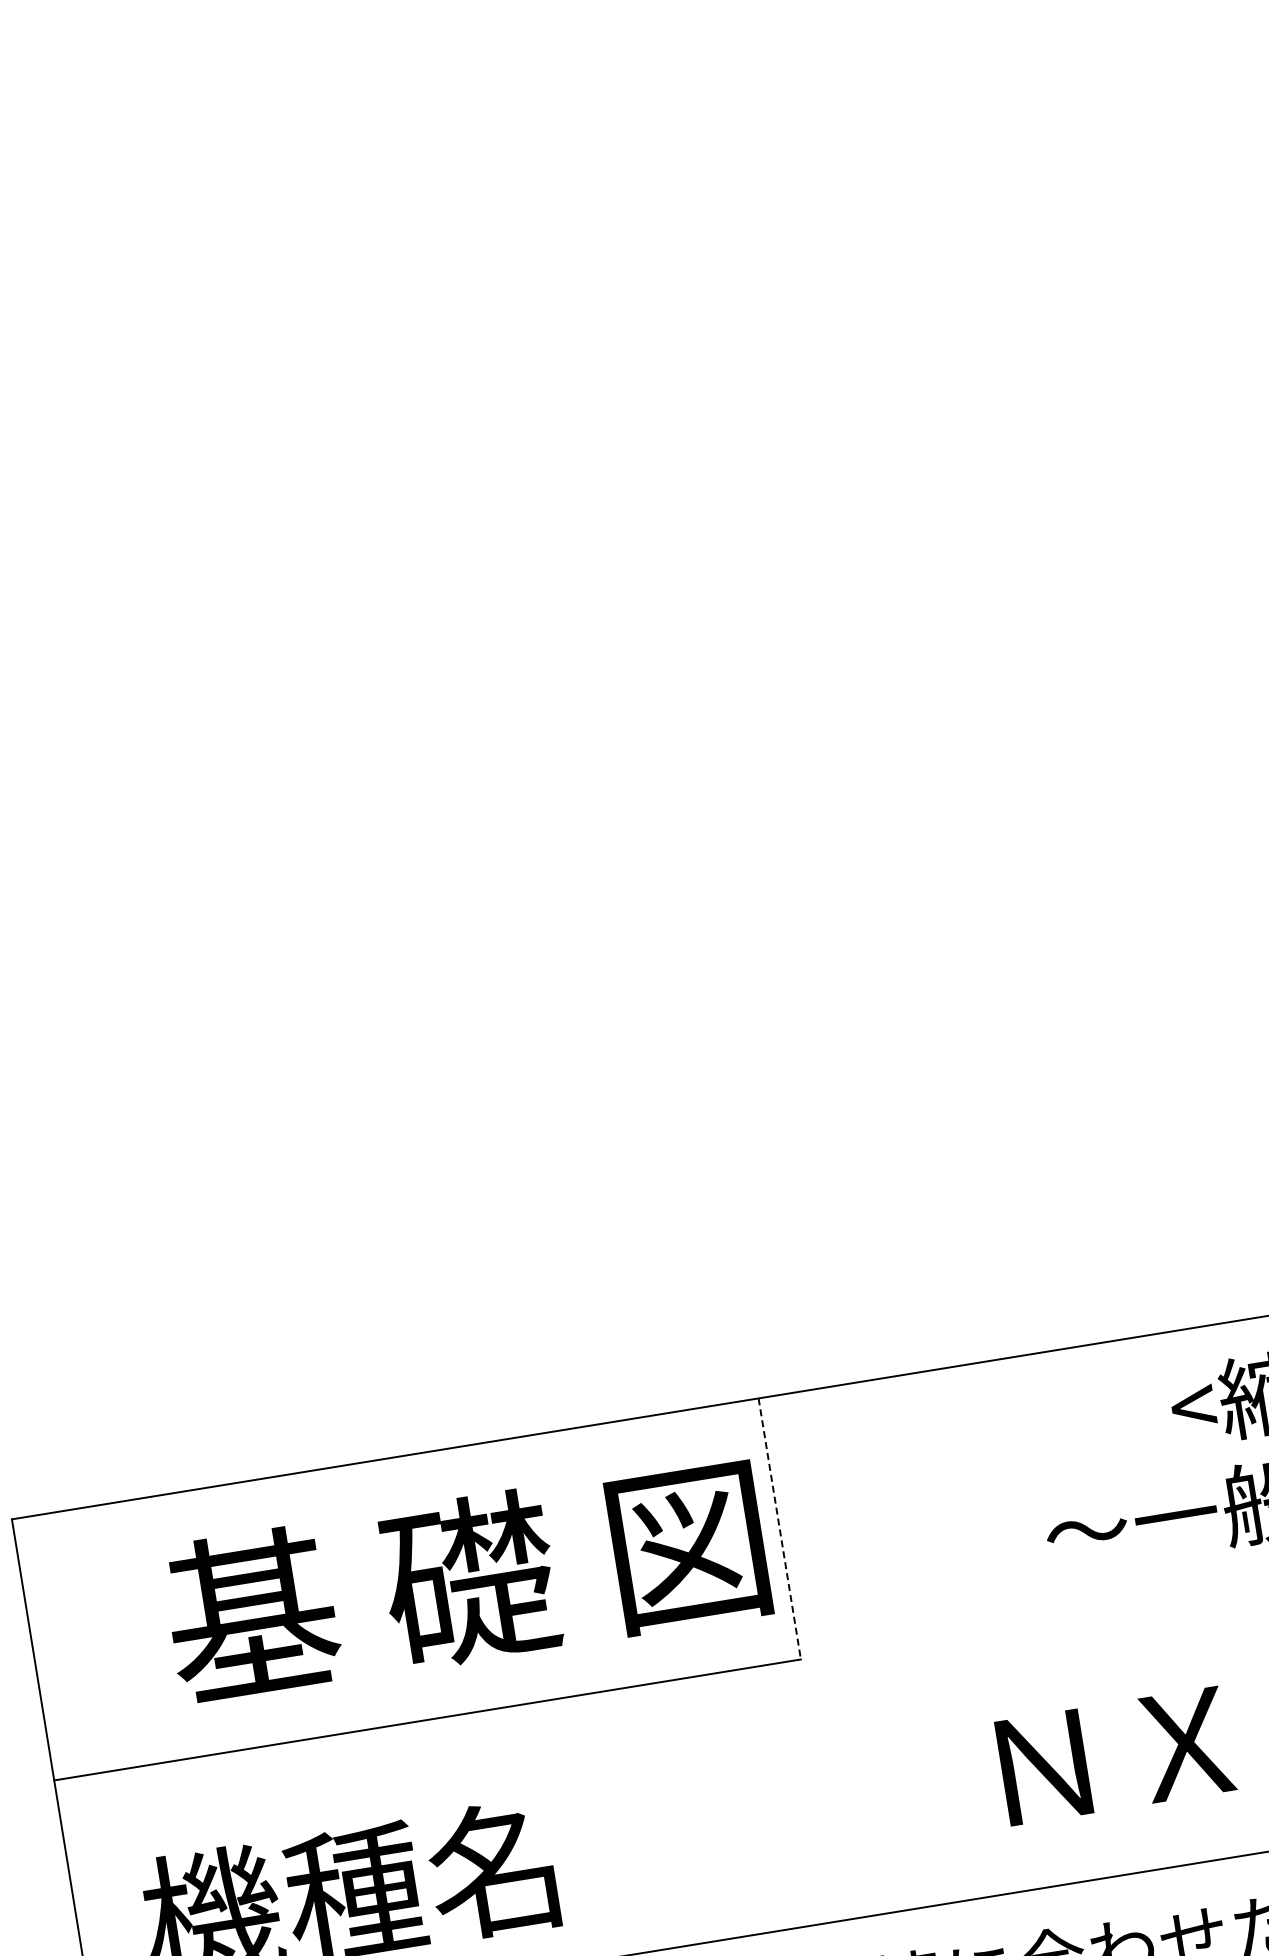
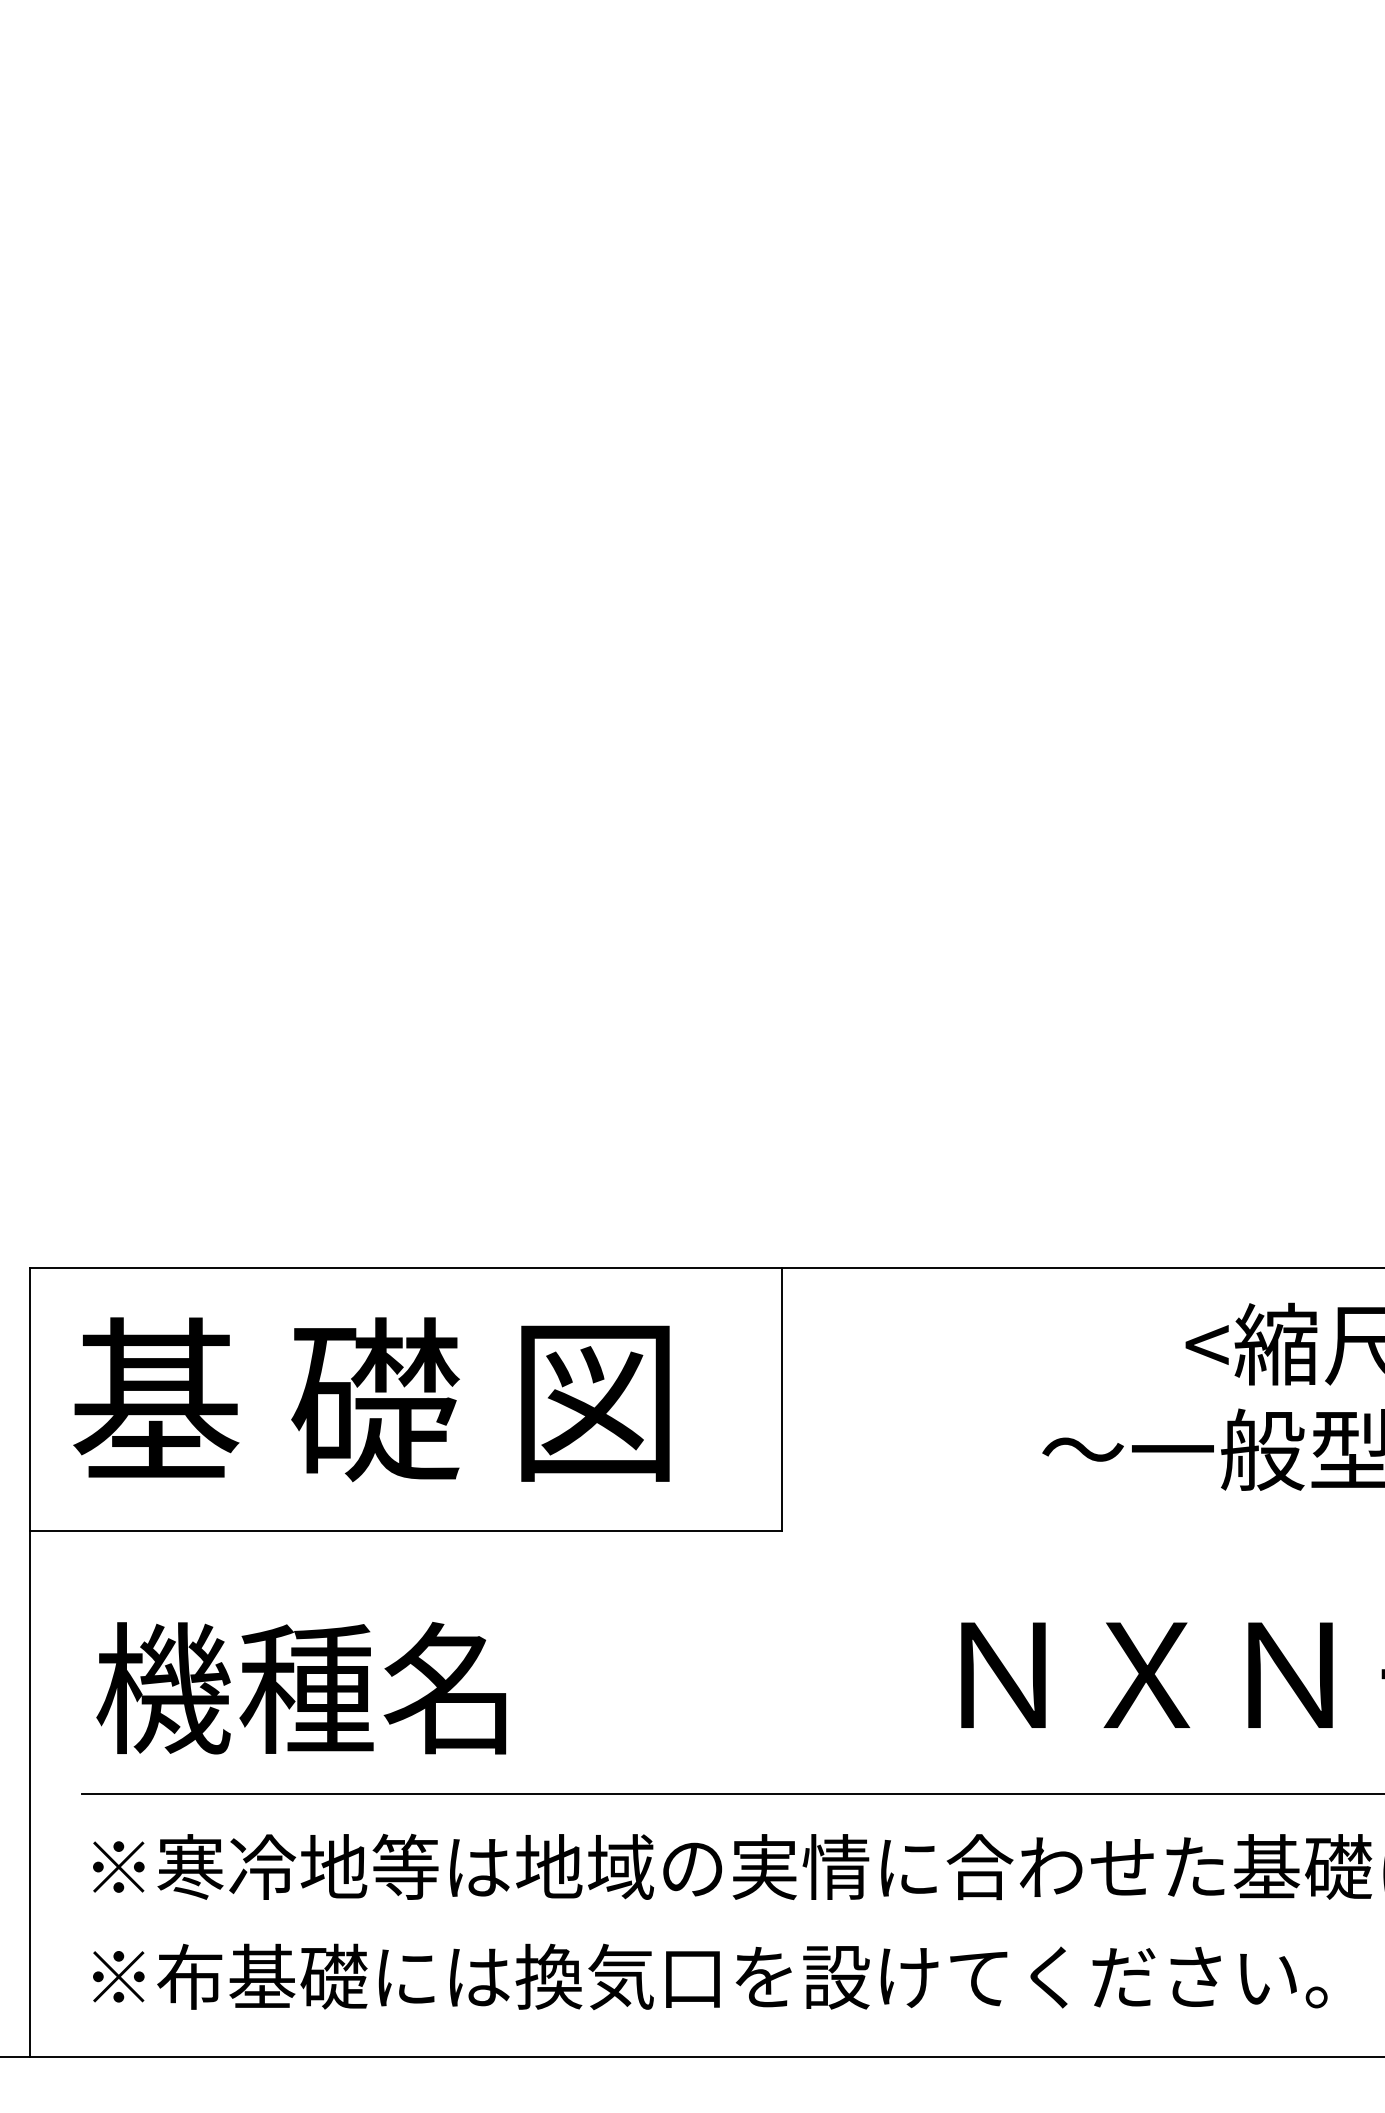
line: (779, 1529) -> (781, 1399), dashed -> solid
text: (465, 1580) -> (371, 1399), moved

